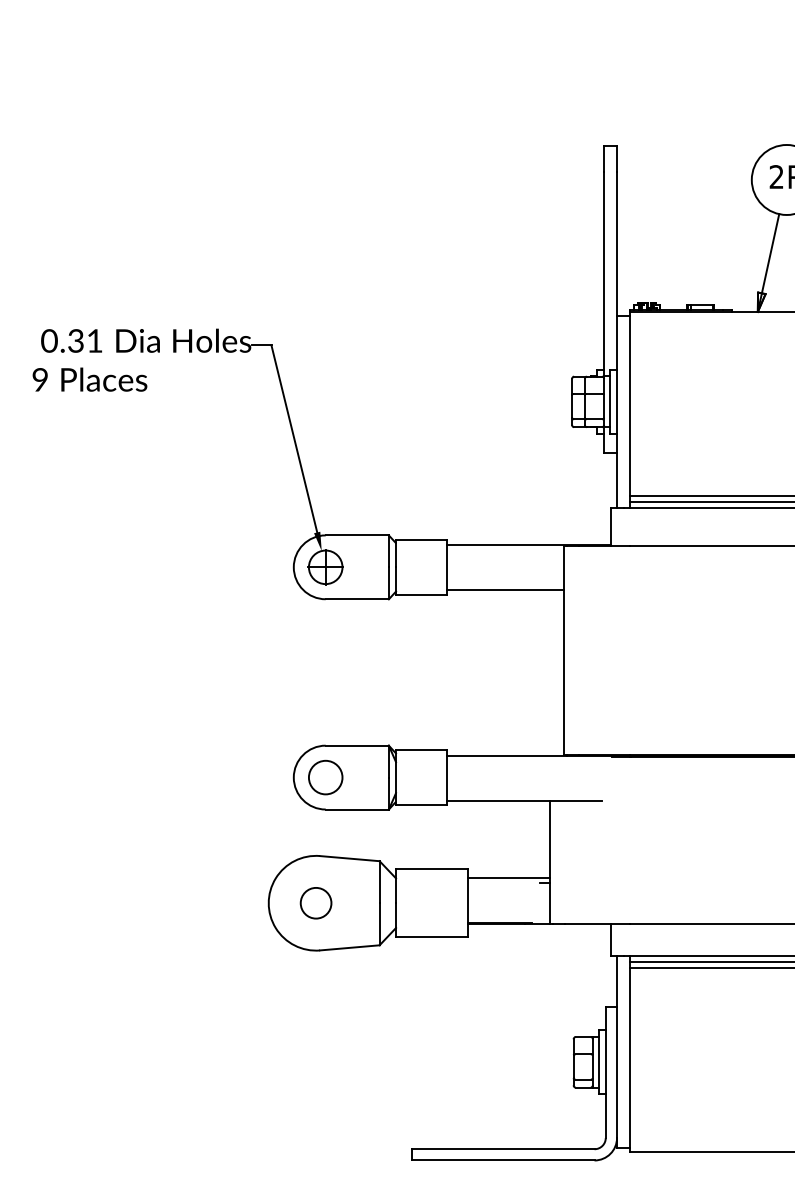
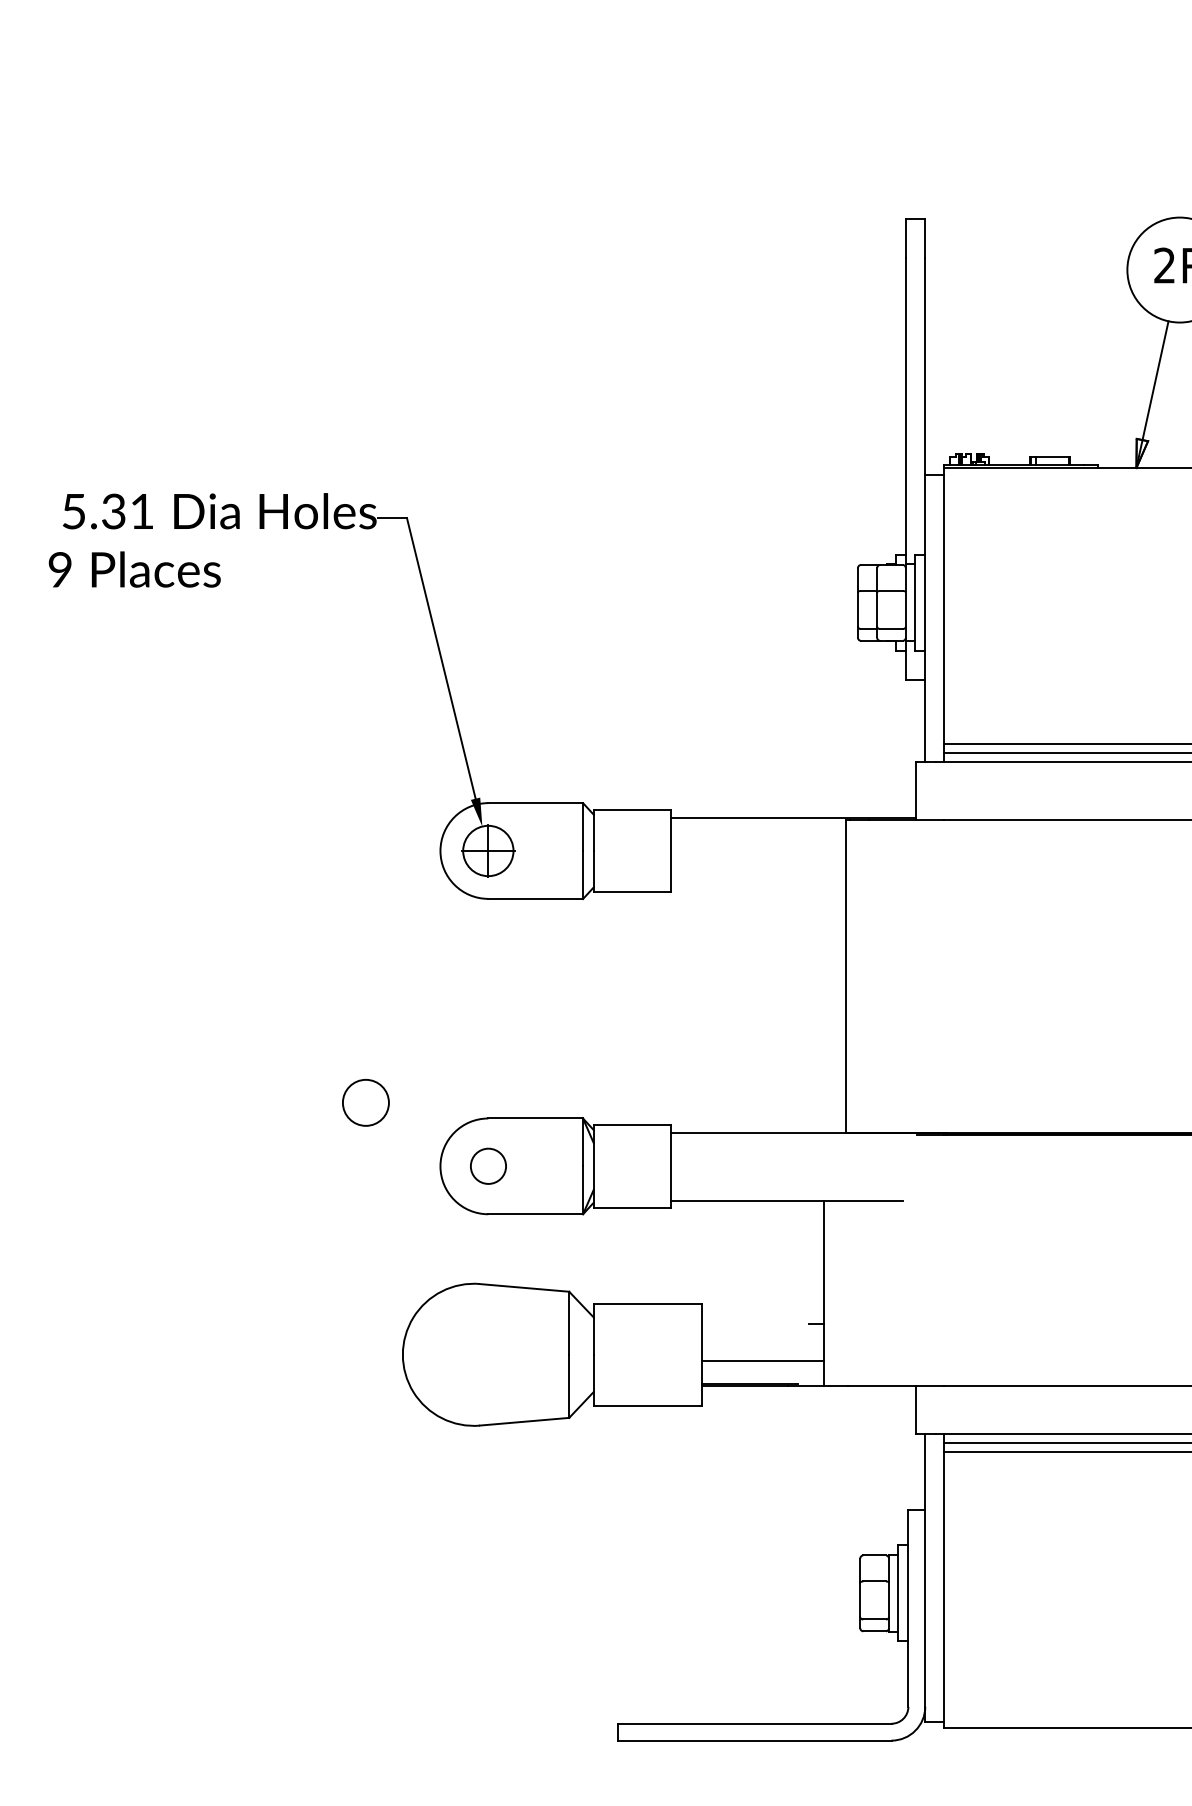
text: (49, 340) -> (74, 510), 0.31 -> 5.31
line: (505, 590) -> (757, 885), removed
circle: (325, 777) -> (488, 1166), size x0.7
line: (508, 878) -> (762, 1361), moved
circle: (315, 903) -> (365, 1103), moved

